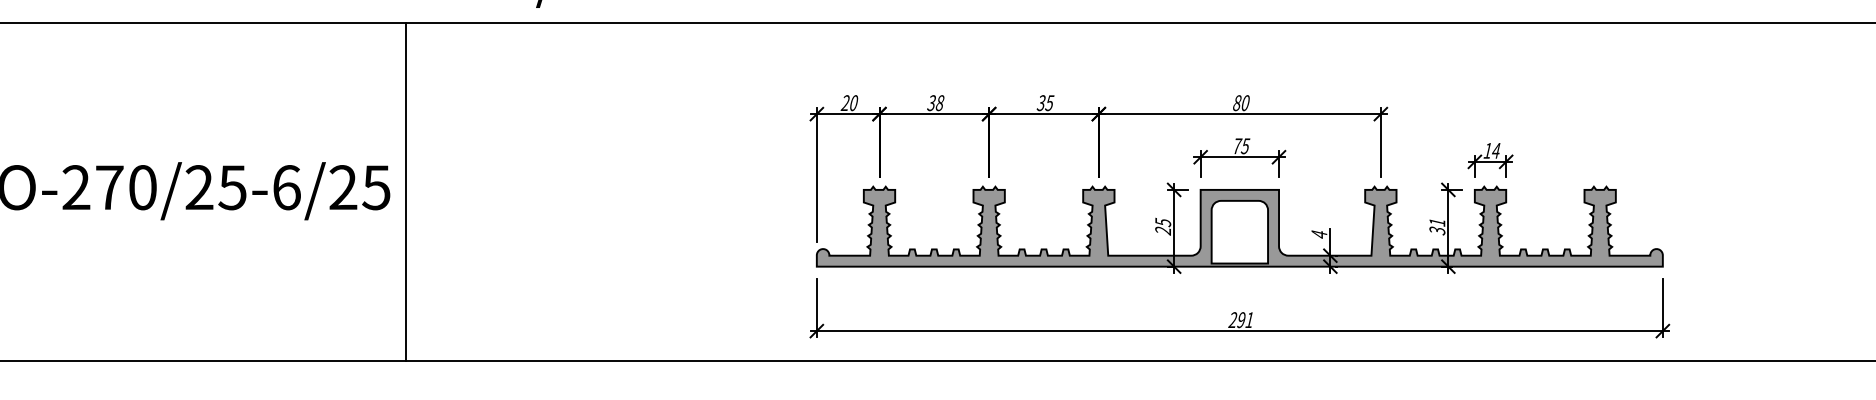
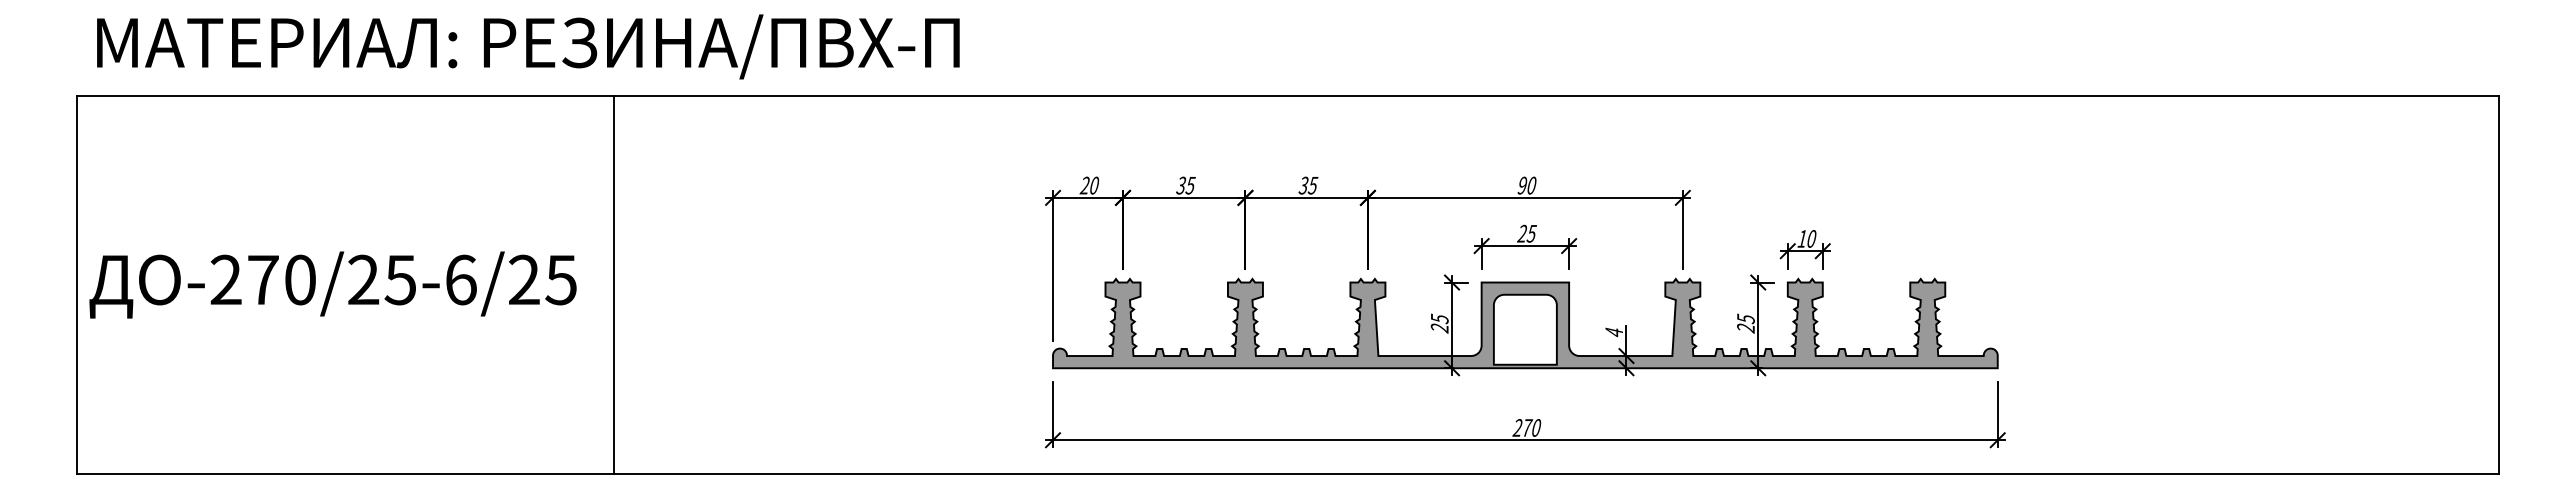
text: (939, 103) -> (1190, 185), 38 -> 35
text: (1237, 103) -> (1522, 185), 80 -> 90
text: (1237, 146) -> (1522, 233), 75 -> 25
text: (1496, 150) -> (1811, 238), 14 -> 10
line: (406, 191) -> (614, 284), moved
text: (1436, 226) -> (1745, 323), 31 -> 25
text: (1245, 319) -> (1531, 427), 291 -> 270

